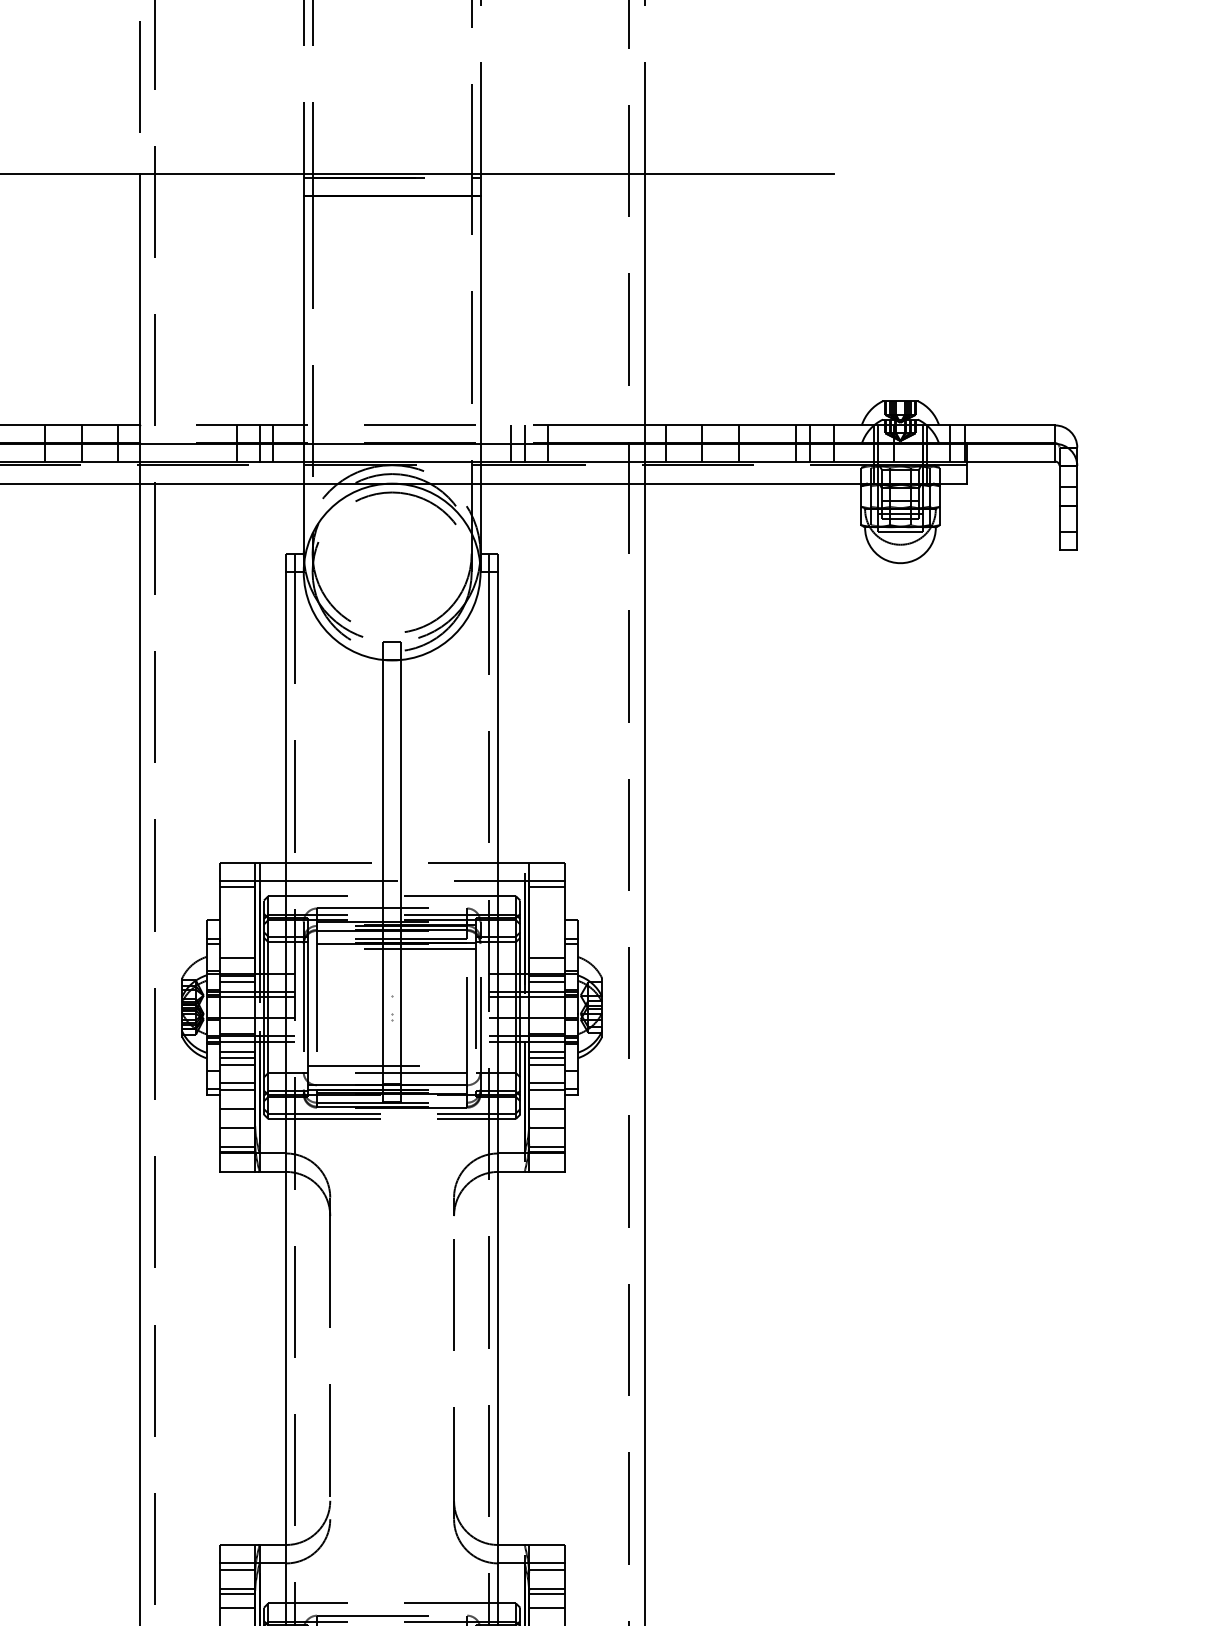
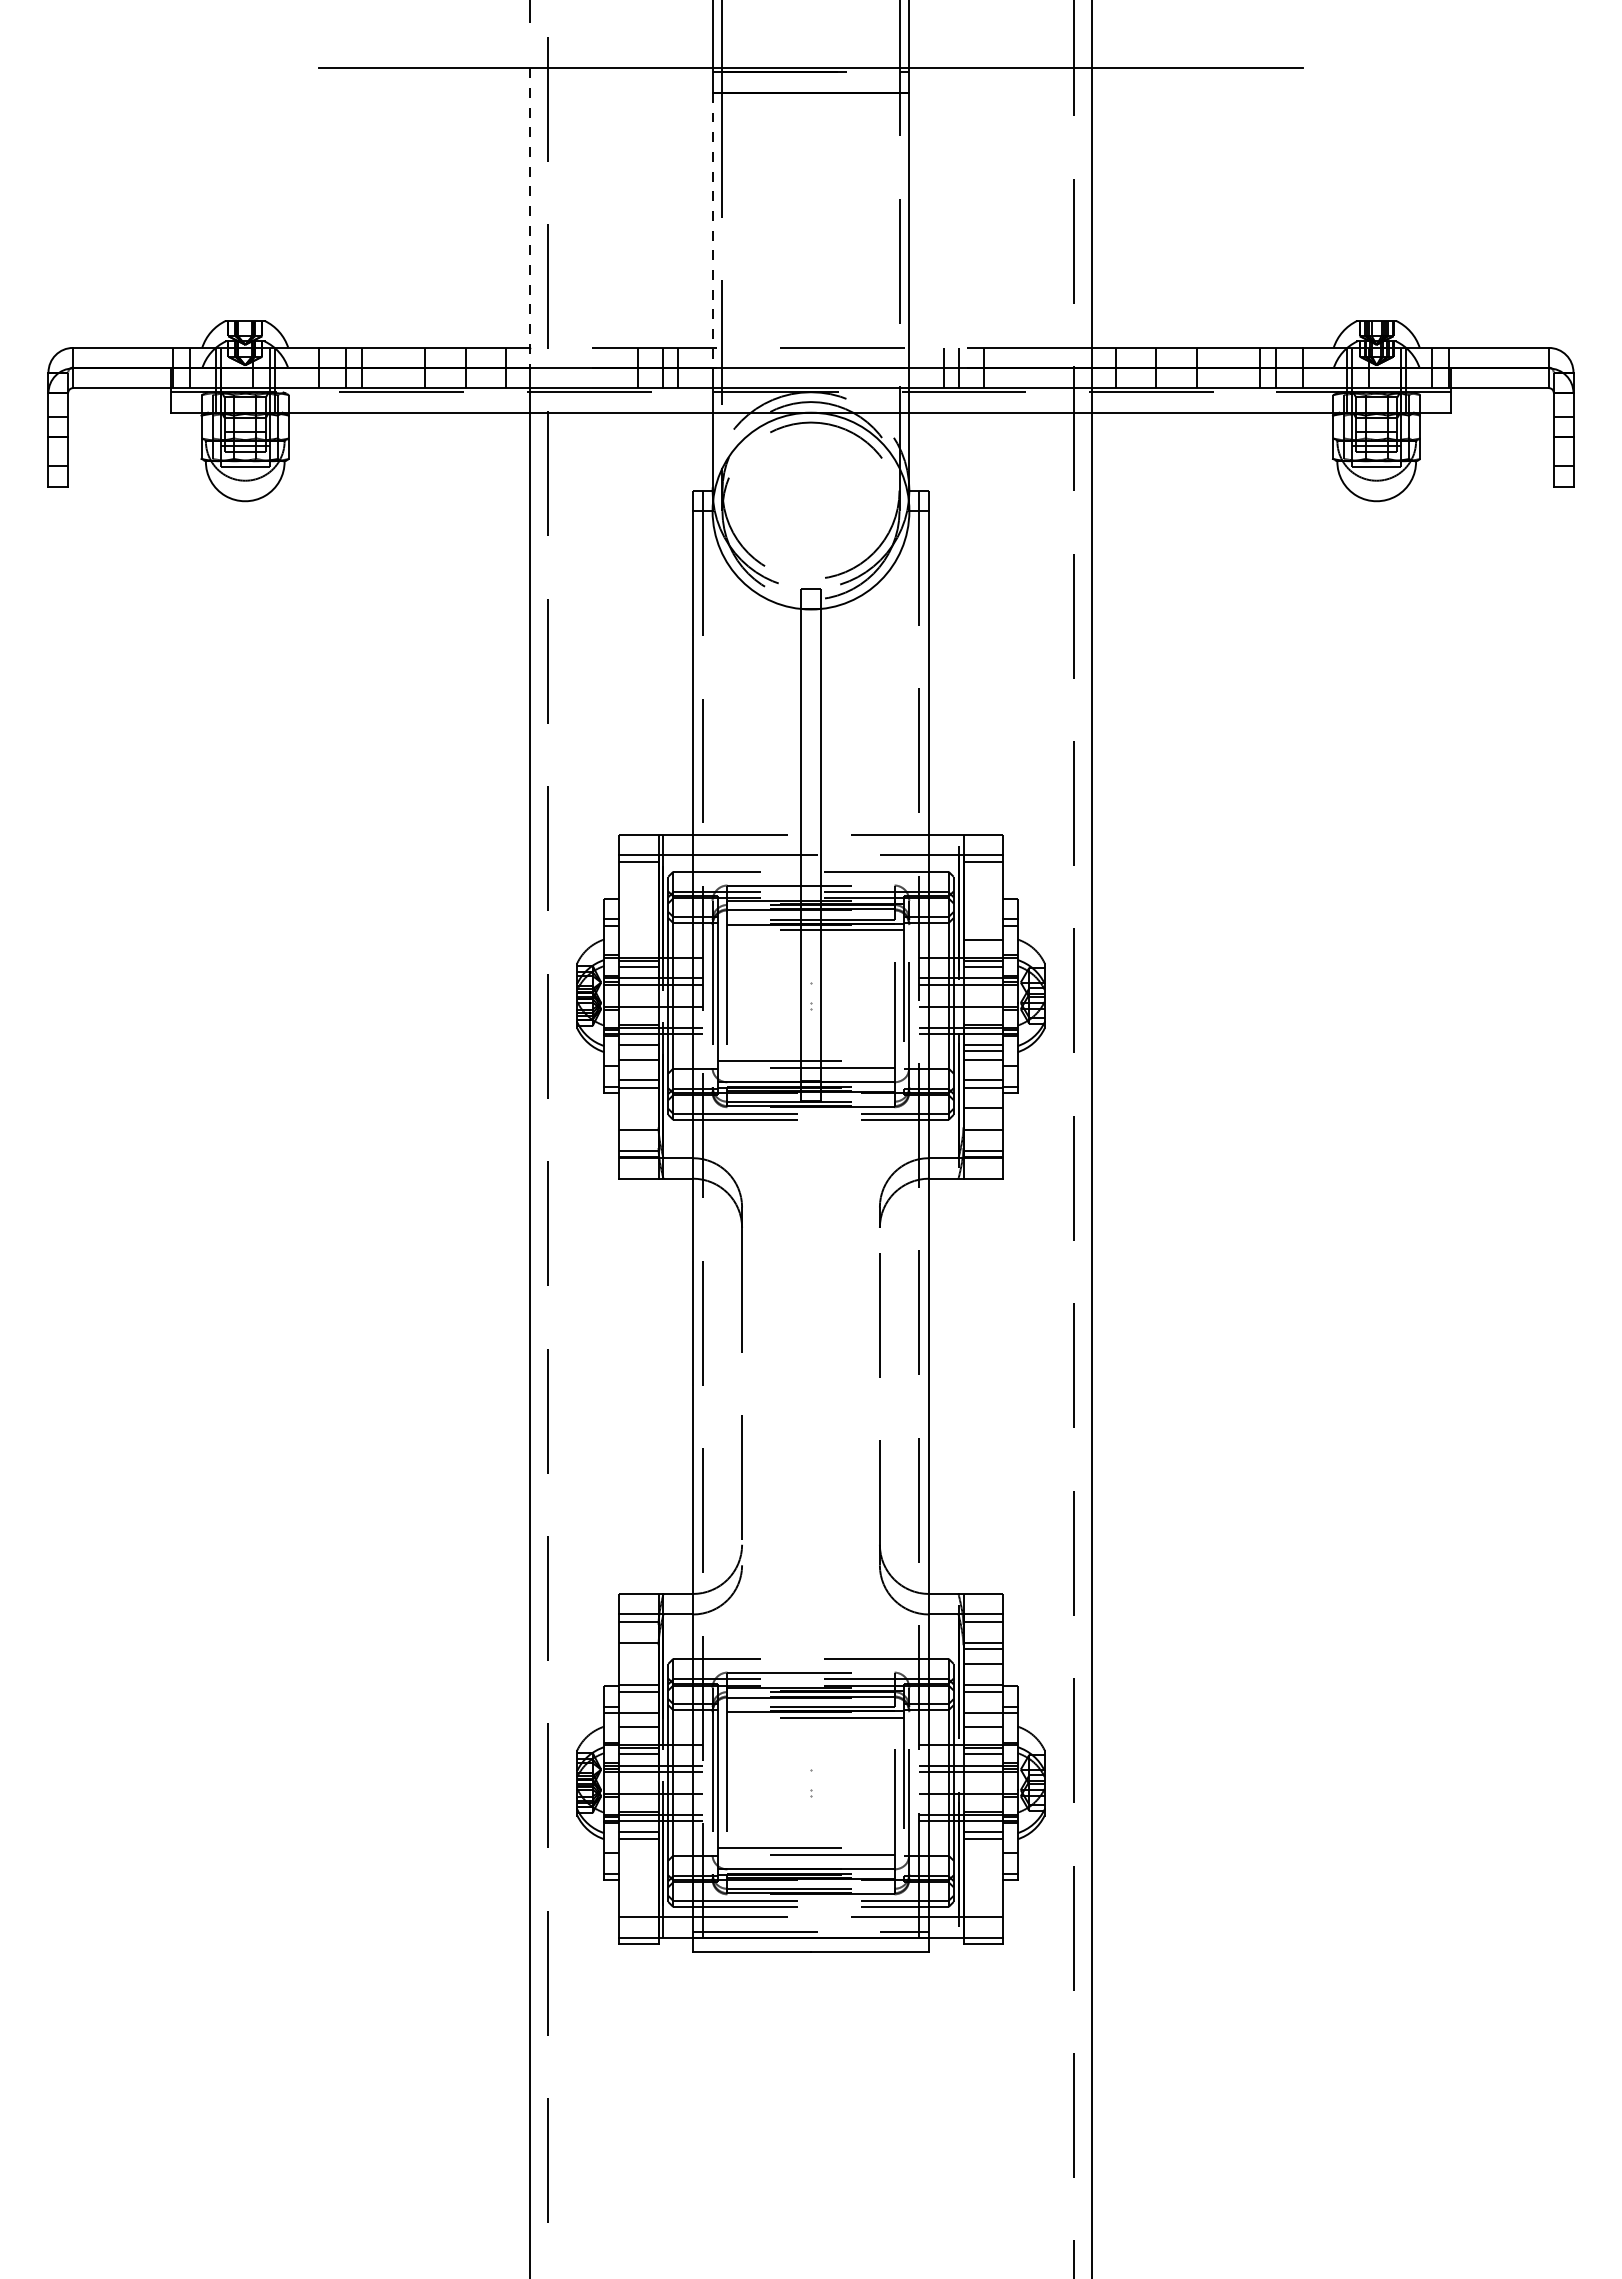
line: (139, 309) -> (529, 218), solid -> dashed
line: (303, 319) -> (712, 230), solid -> dashed
line: (237, 957) -> (638, 940), removed
line: (237, 1057) -> (638, 1051), removed
line: (237, 1108) -> (638, 1108), removed
line: (237, 1594) -> (638, 1648), removed
line: (237, 1608) -> (638, 1664), removed

